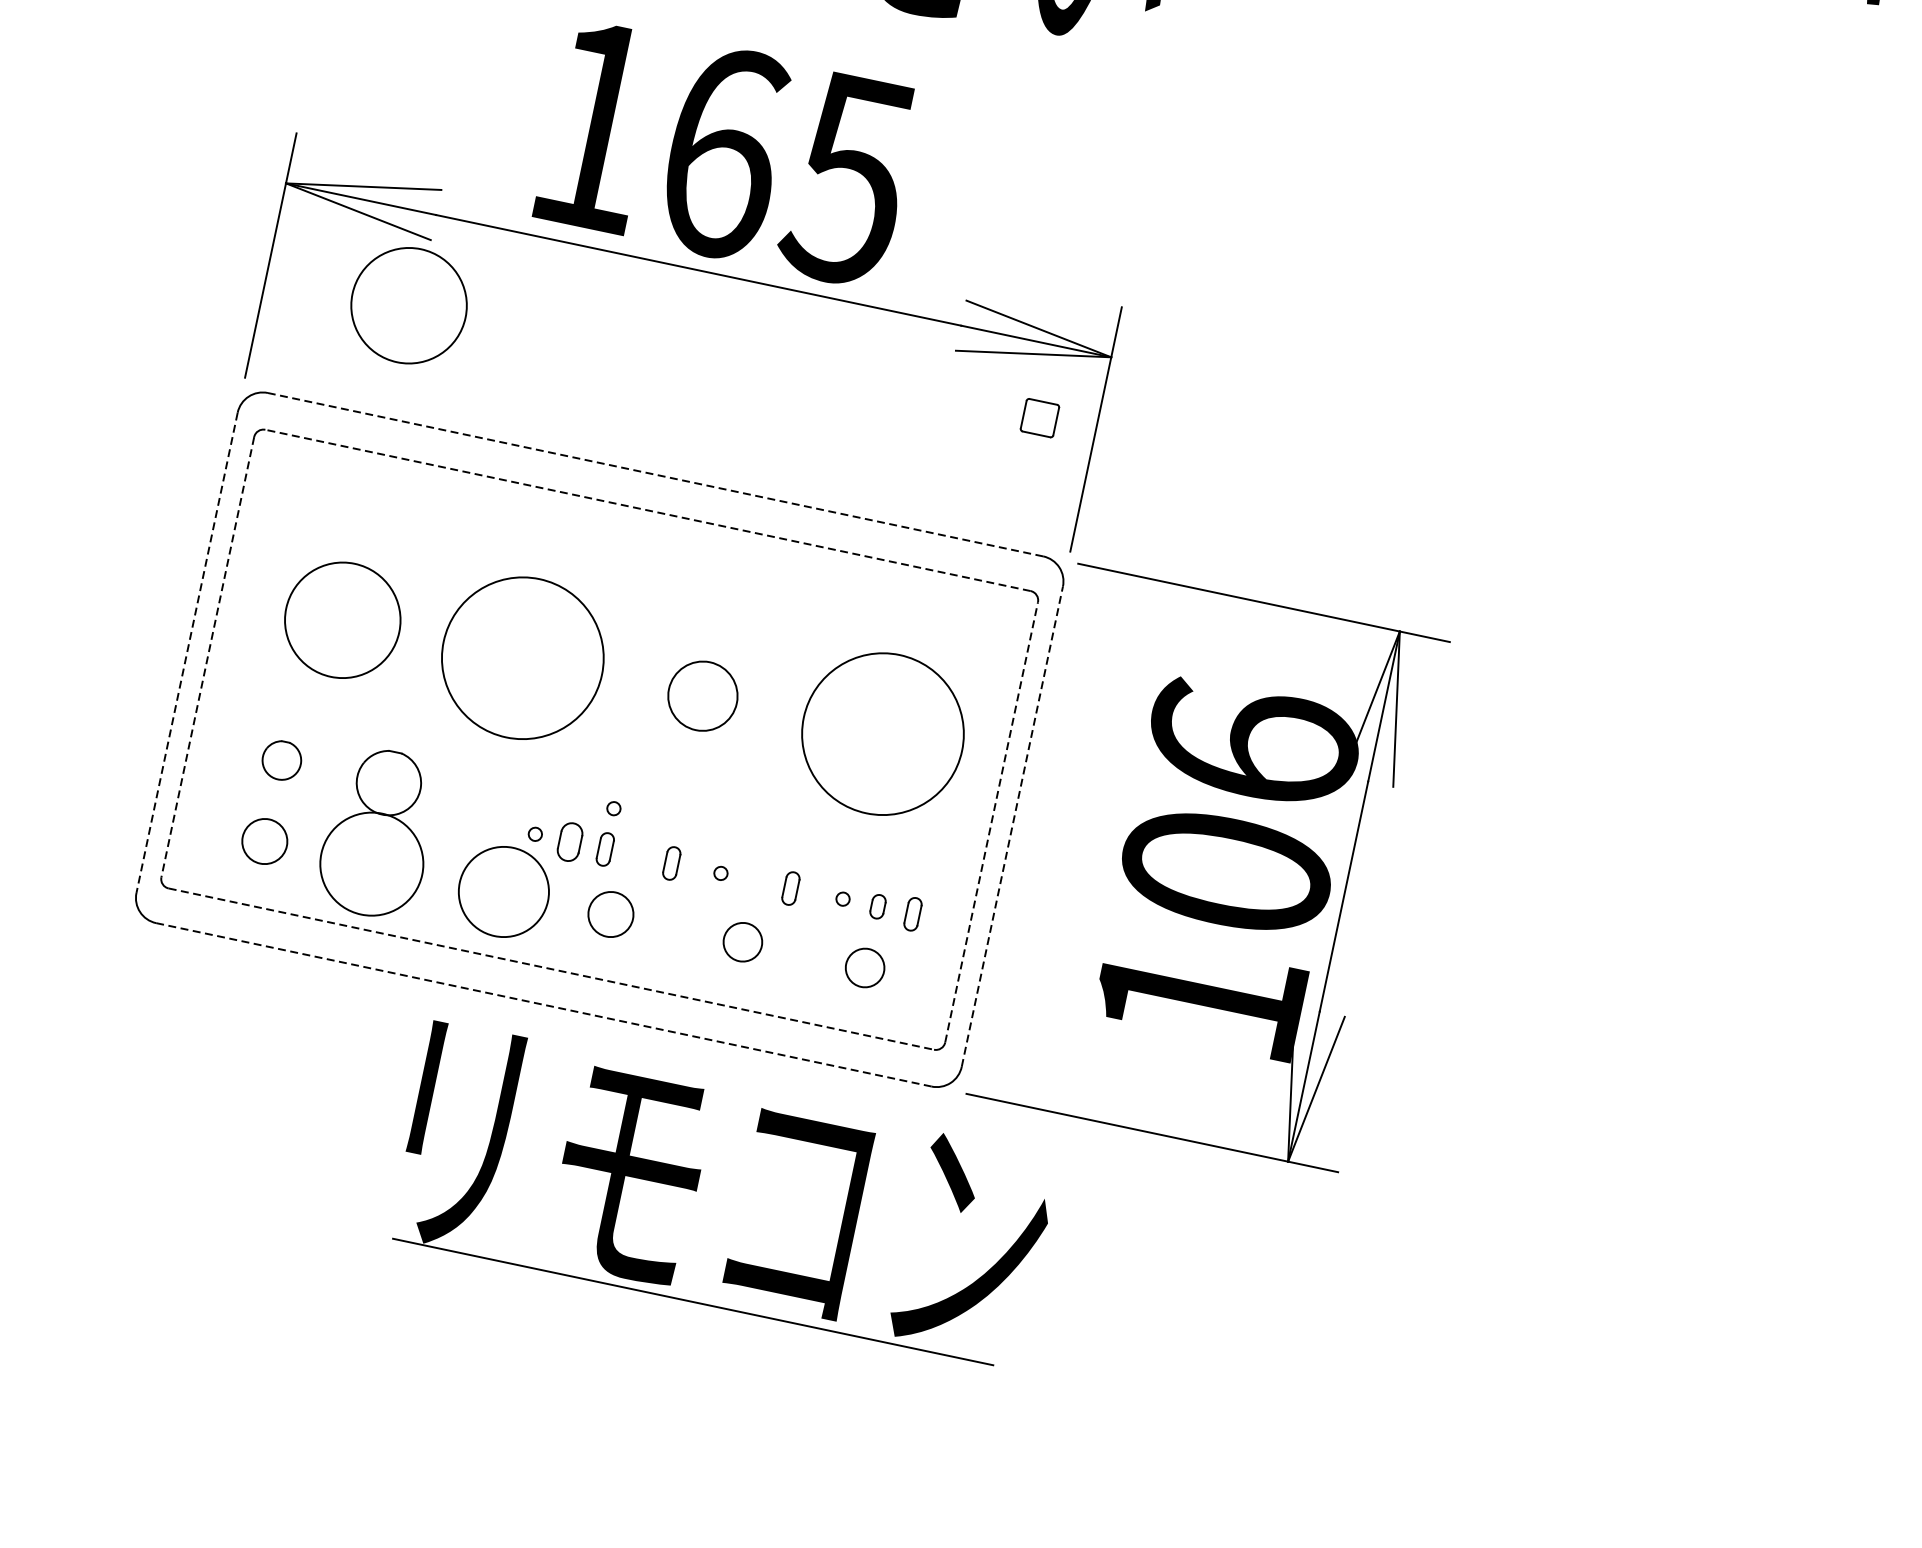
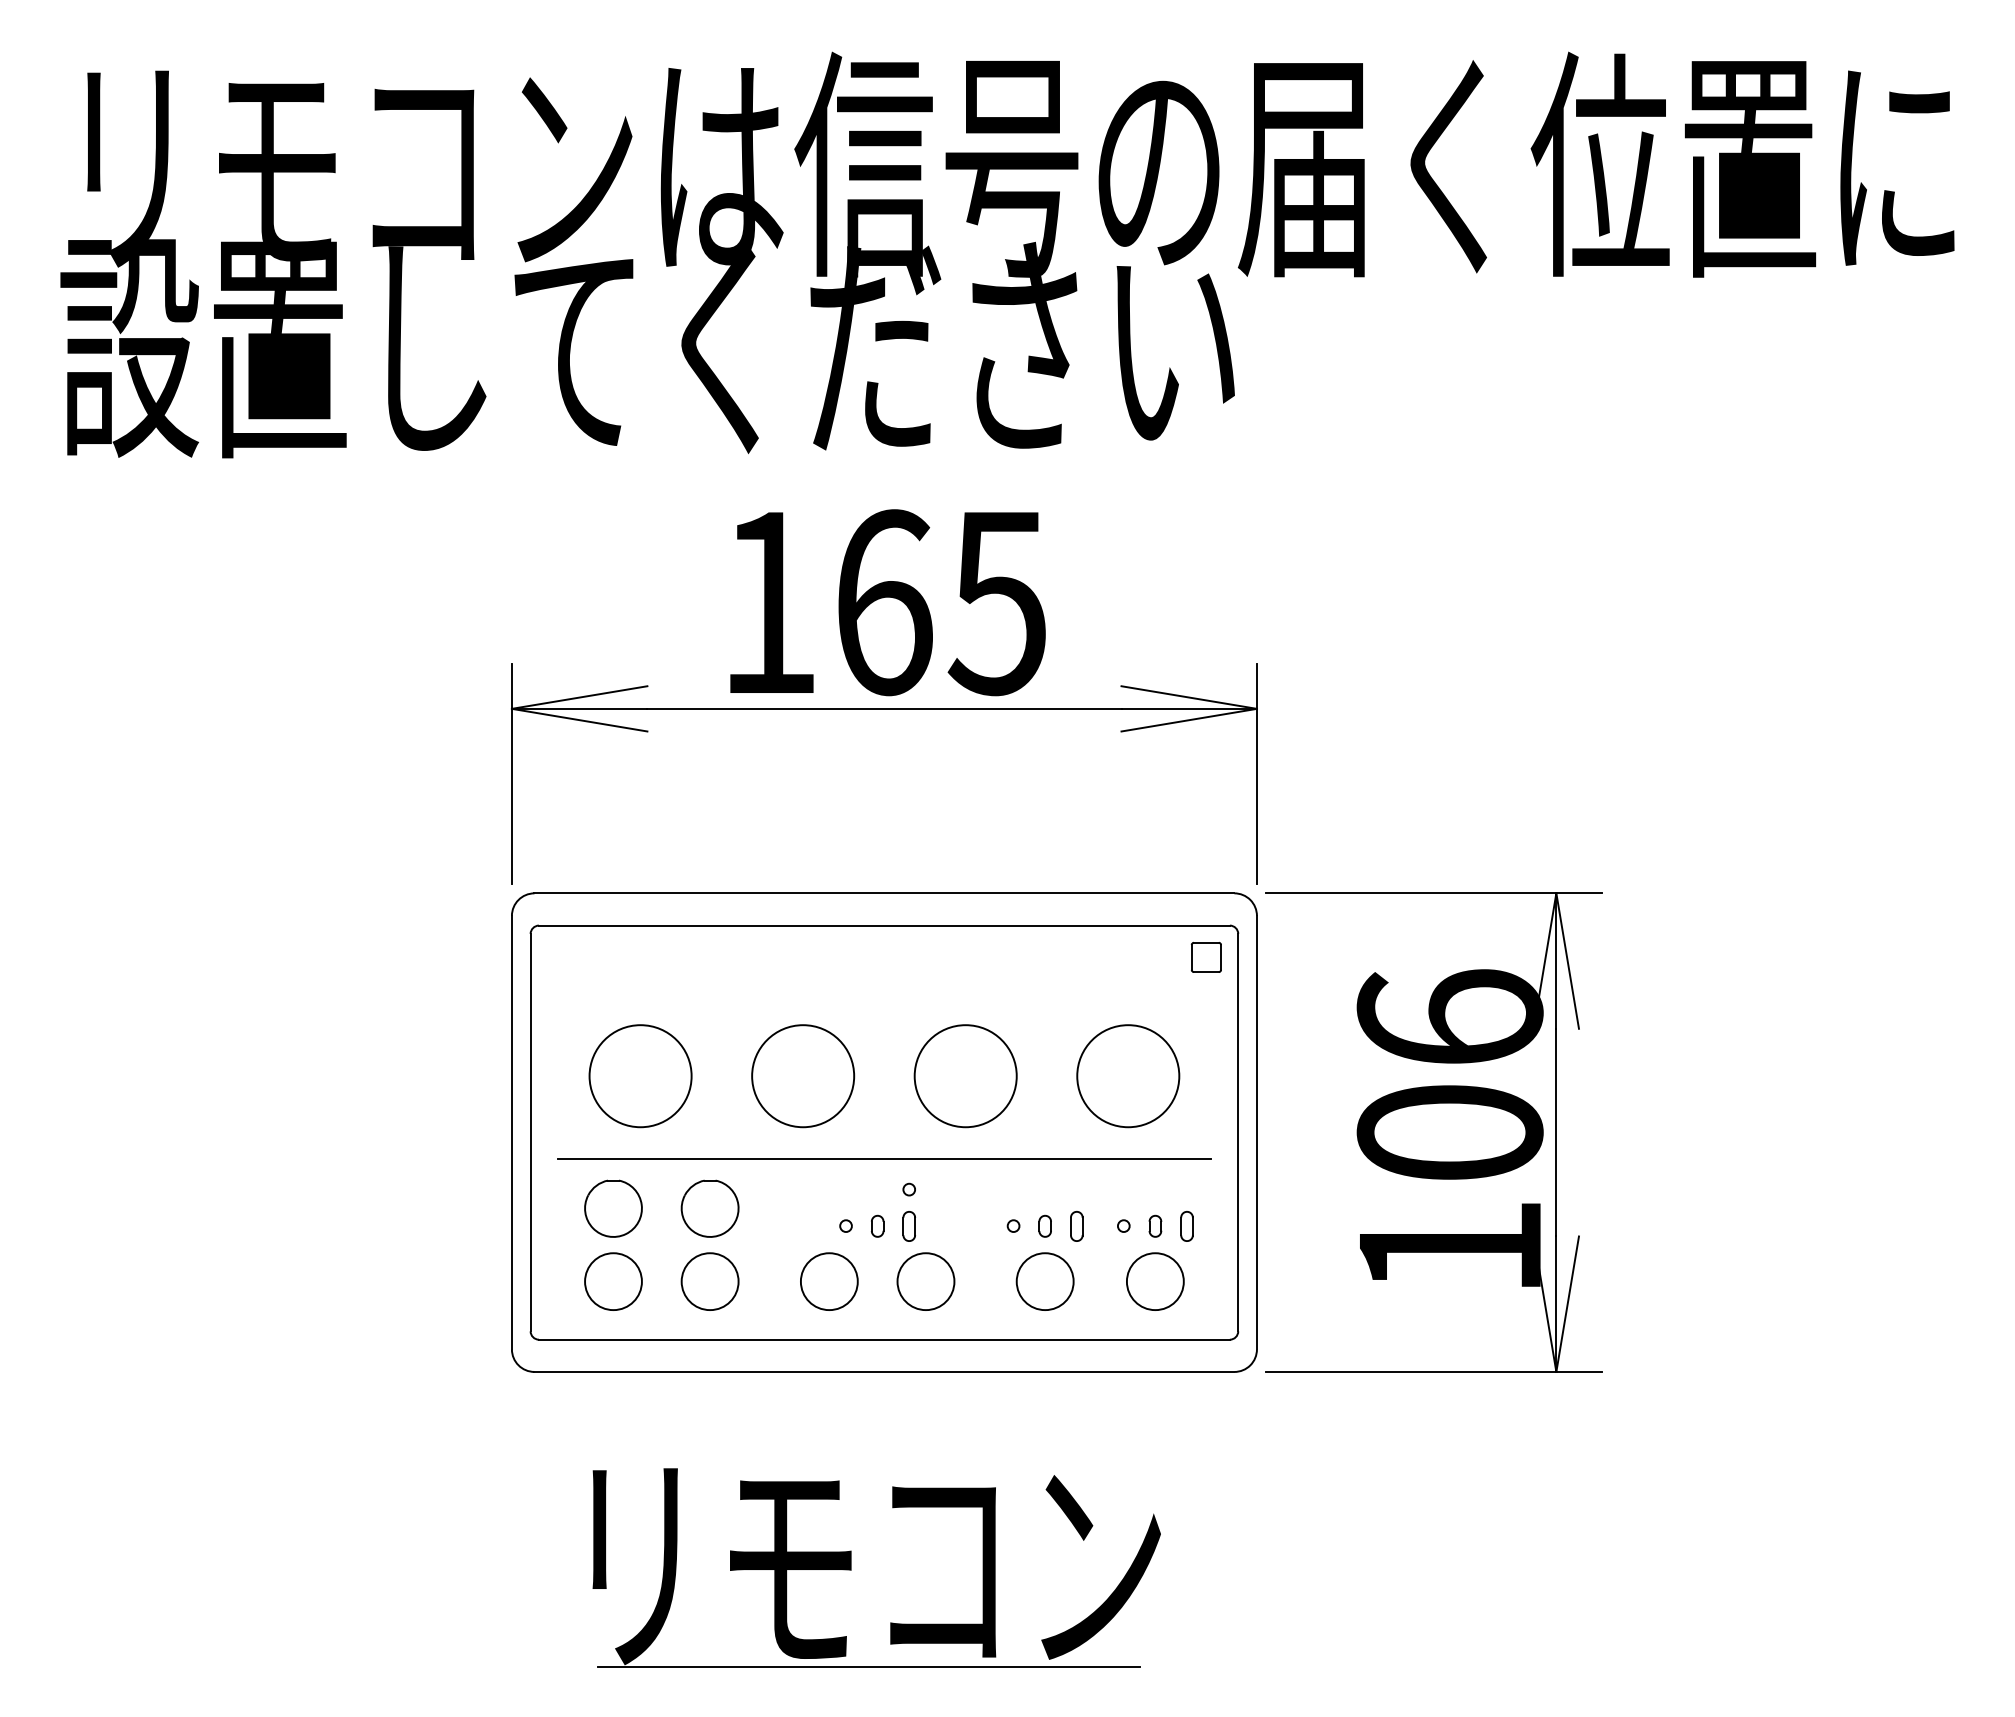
circle: (408, 306) -> (640, 792), removed
part: (1038, 417) -> (1205, 957), moved
line: (655, 474) -> (884, 893), dashed -> solid
line: (647, 510) -> (883, 925), dashed -> solid
line: (186, 652) -> (511, 1132), dashed -> solid
line: (207, 656) -> (530, 1132), dashed -> solid
circle: (523, 658) -> (803, 1076), size x0.71
circle: (702, 696) -> (965, 1076), size x1.67
circle: (883, 734) -> (1128, 1076), size x0.71
part: (281, 760) -> (613, 1208), size x1.67
line: (593, 768) -> (884, 1158), added
line: (991, 822) -> (1238, 1132), dashed -> solid
line: (1011, 826) -> (1256, 1132), dashed -> solid
part: (570, 840) -> (877, 1225), size x0.62
circle: (264, 841) -> (613, 1281), size x1.43
circle: (371, 863) -> (709, 1281), size x0.62
part: (670, 863) -> (968, 1226), removed
part: (755, 879) -> (1044, 1225), added
circle: (503, 891) -> (828, 1281), size x0.71
circle: (610, 914) -> (925, 1281), size x1.43
circle: (742, 942) -> (1044, 1281), size x1.67
circle: (865, 967) -> (1155, 1281), size x1.67
line: (551, 968) -> (884, 1339), dashed -> solid
line: (544, 1004) -> (884, 1371), dashed -> solid
part: (697, 1188) -> (851, 1567), moved

